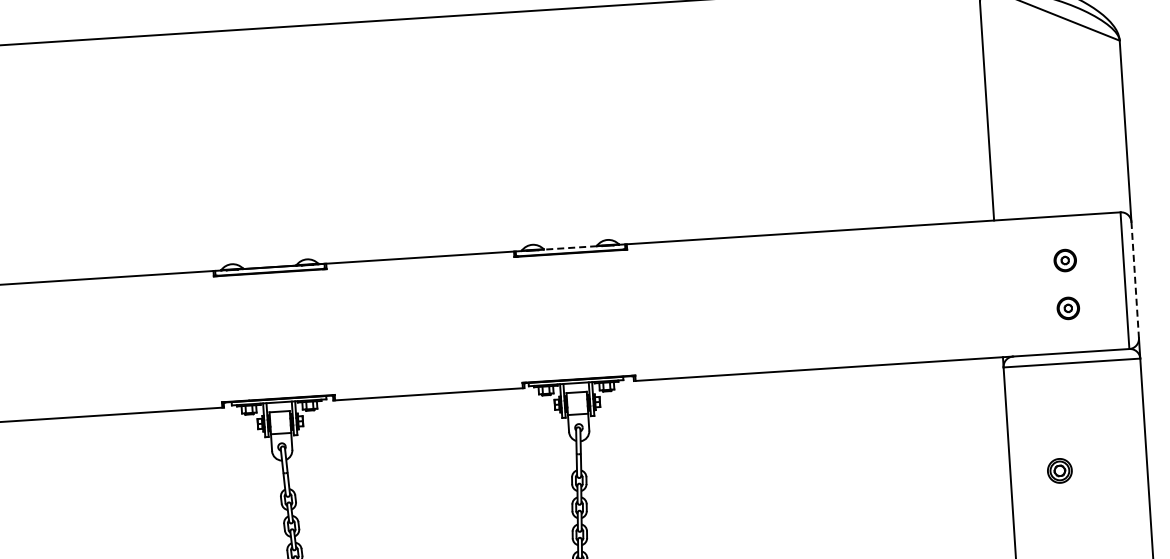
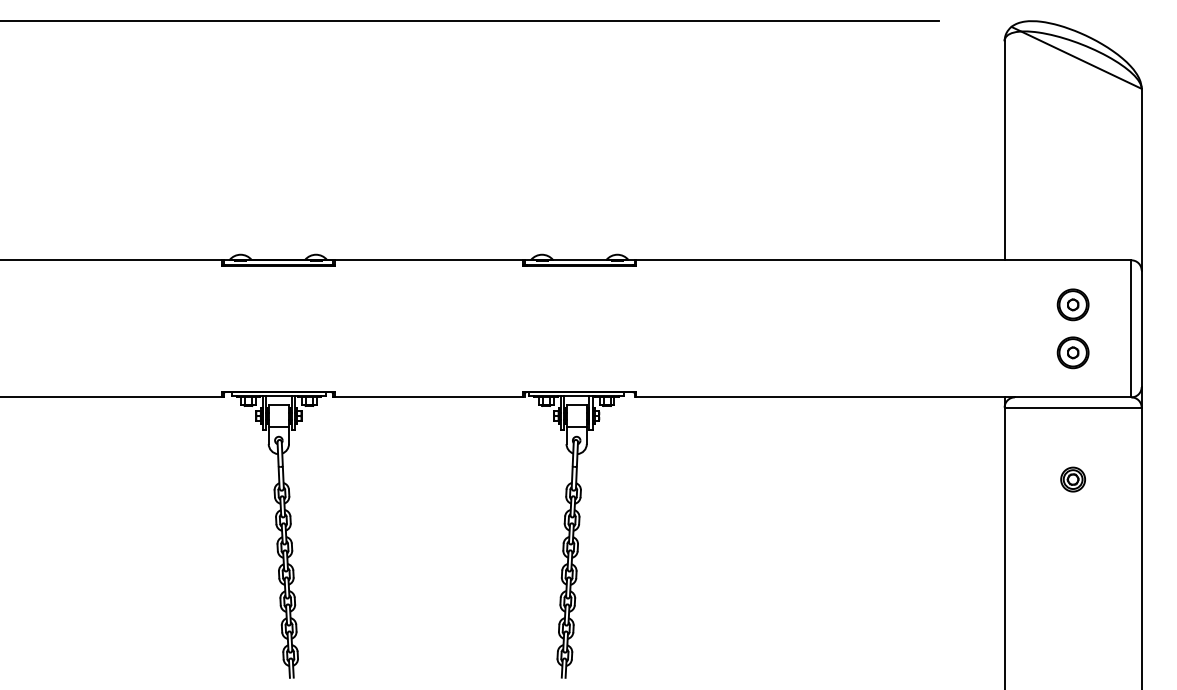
line: (570, 248) -> (579, 260), dashed -> solid
part: (1064, 260) -> (1072, 304), size x1.43
line: (1135, 280) -> (1141, 329), dashed -> solid
part: (1067, 308) -> (1072, 352), size x1.43
part: (1059, 470) -> (1072, 479), moved

